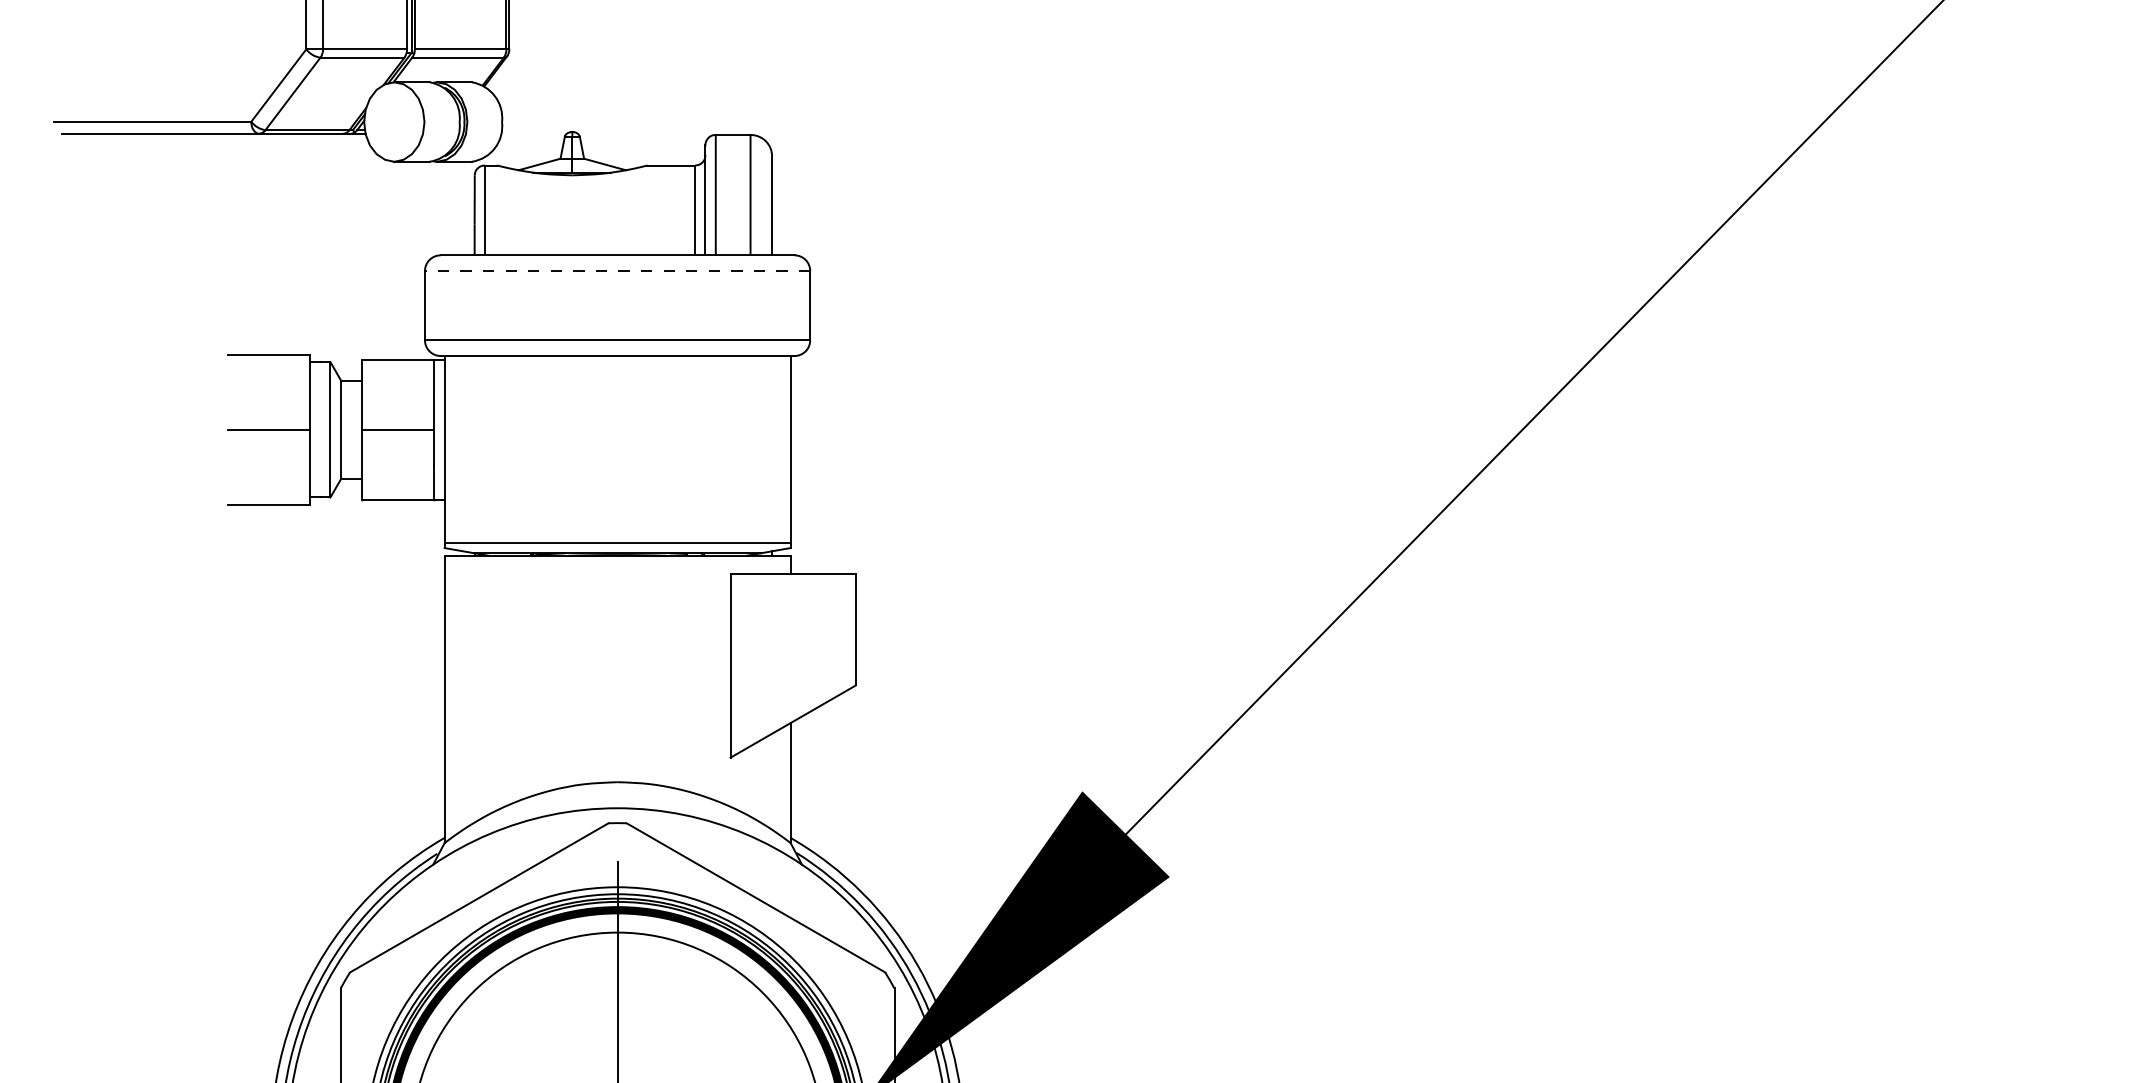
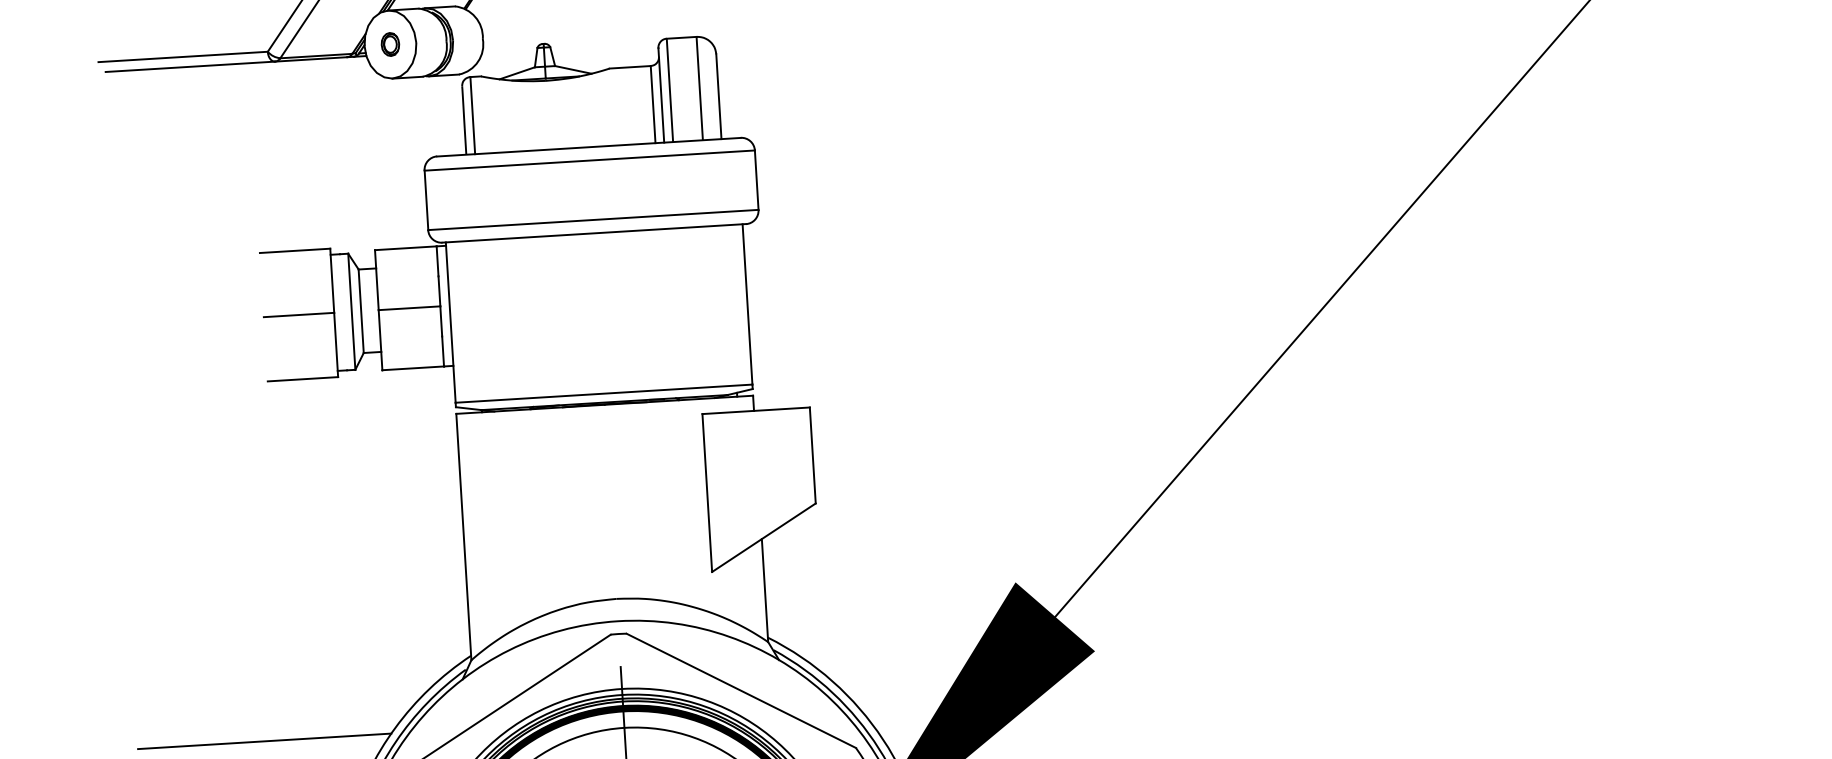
part: (394, 121) -> (390, 44), added
line: (617, 271) -> (589, 160), dashed -> solid
line: (198, 922) -> (264, 741), added

